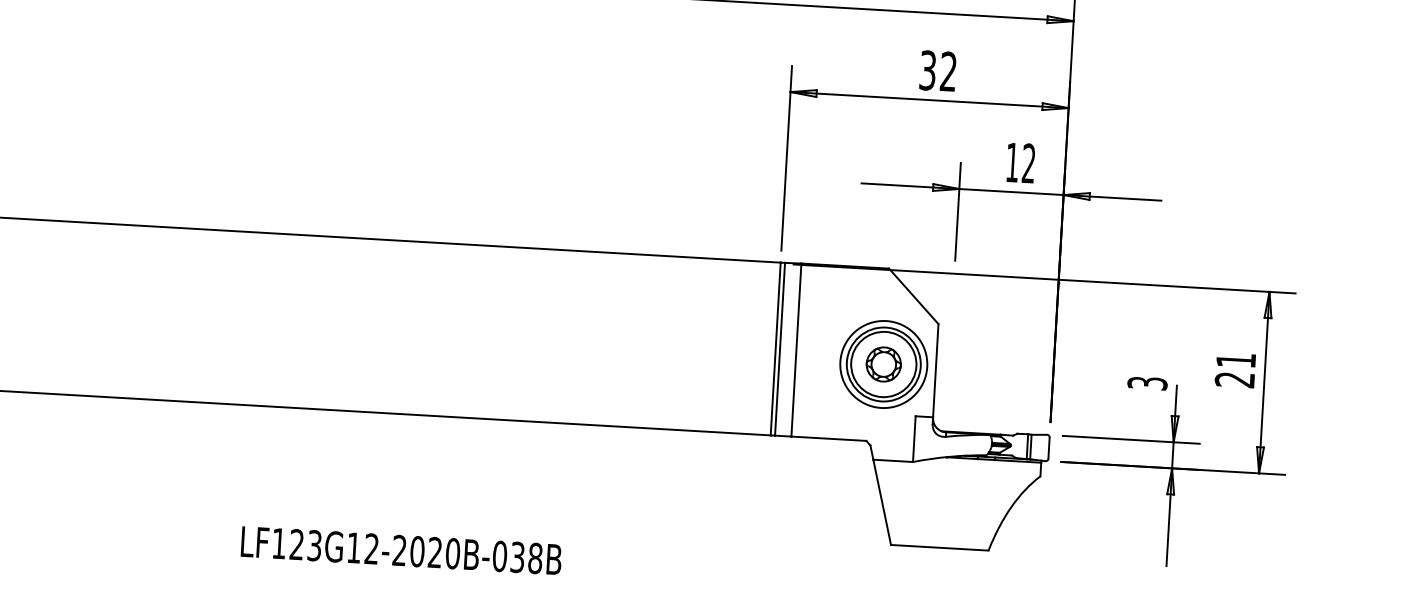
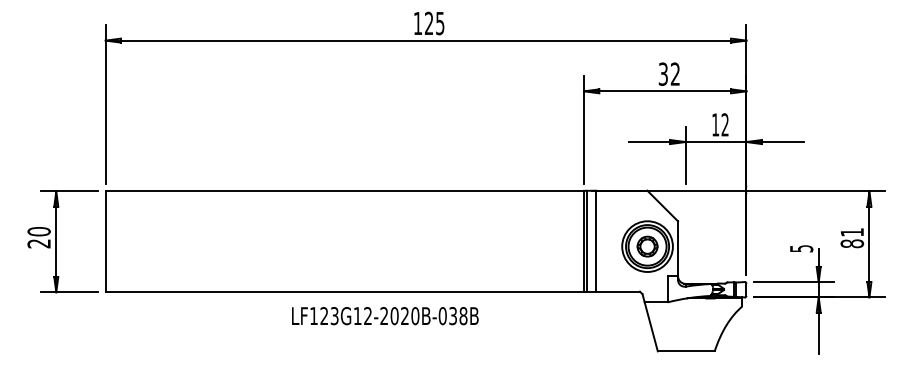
text: (1235, 379) -> (852, 243), 21 -> 81
text: (1145, 382) -> (800, 248), 3 -> 5
text: (401, 551) -> (385, 316), moved

